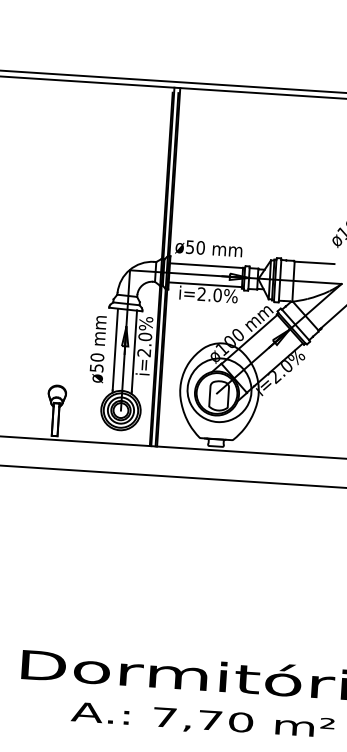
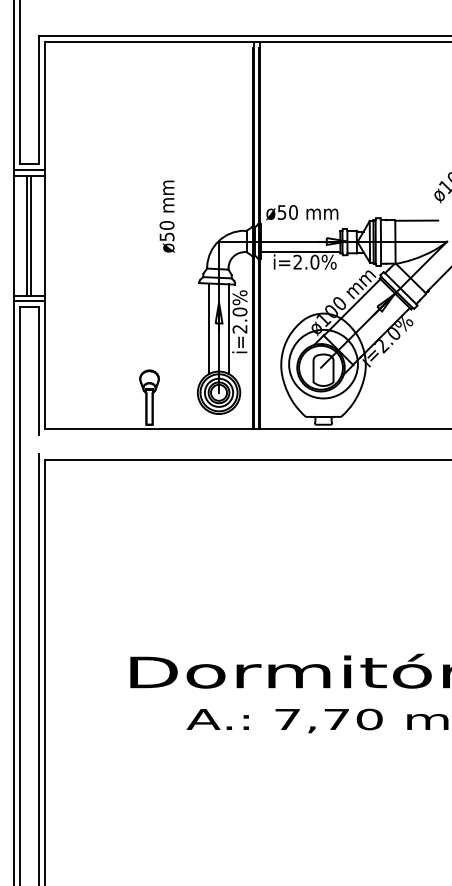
line: (206, 265) -> (300, 231), removed
text: (97, 349) -> (166, 216), moved

